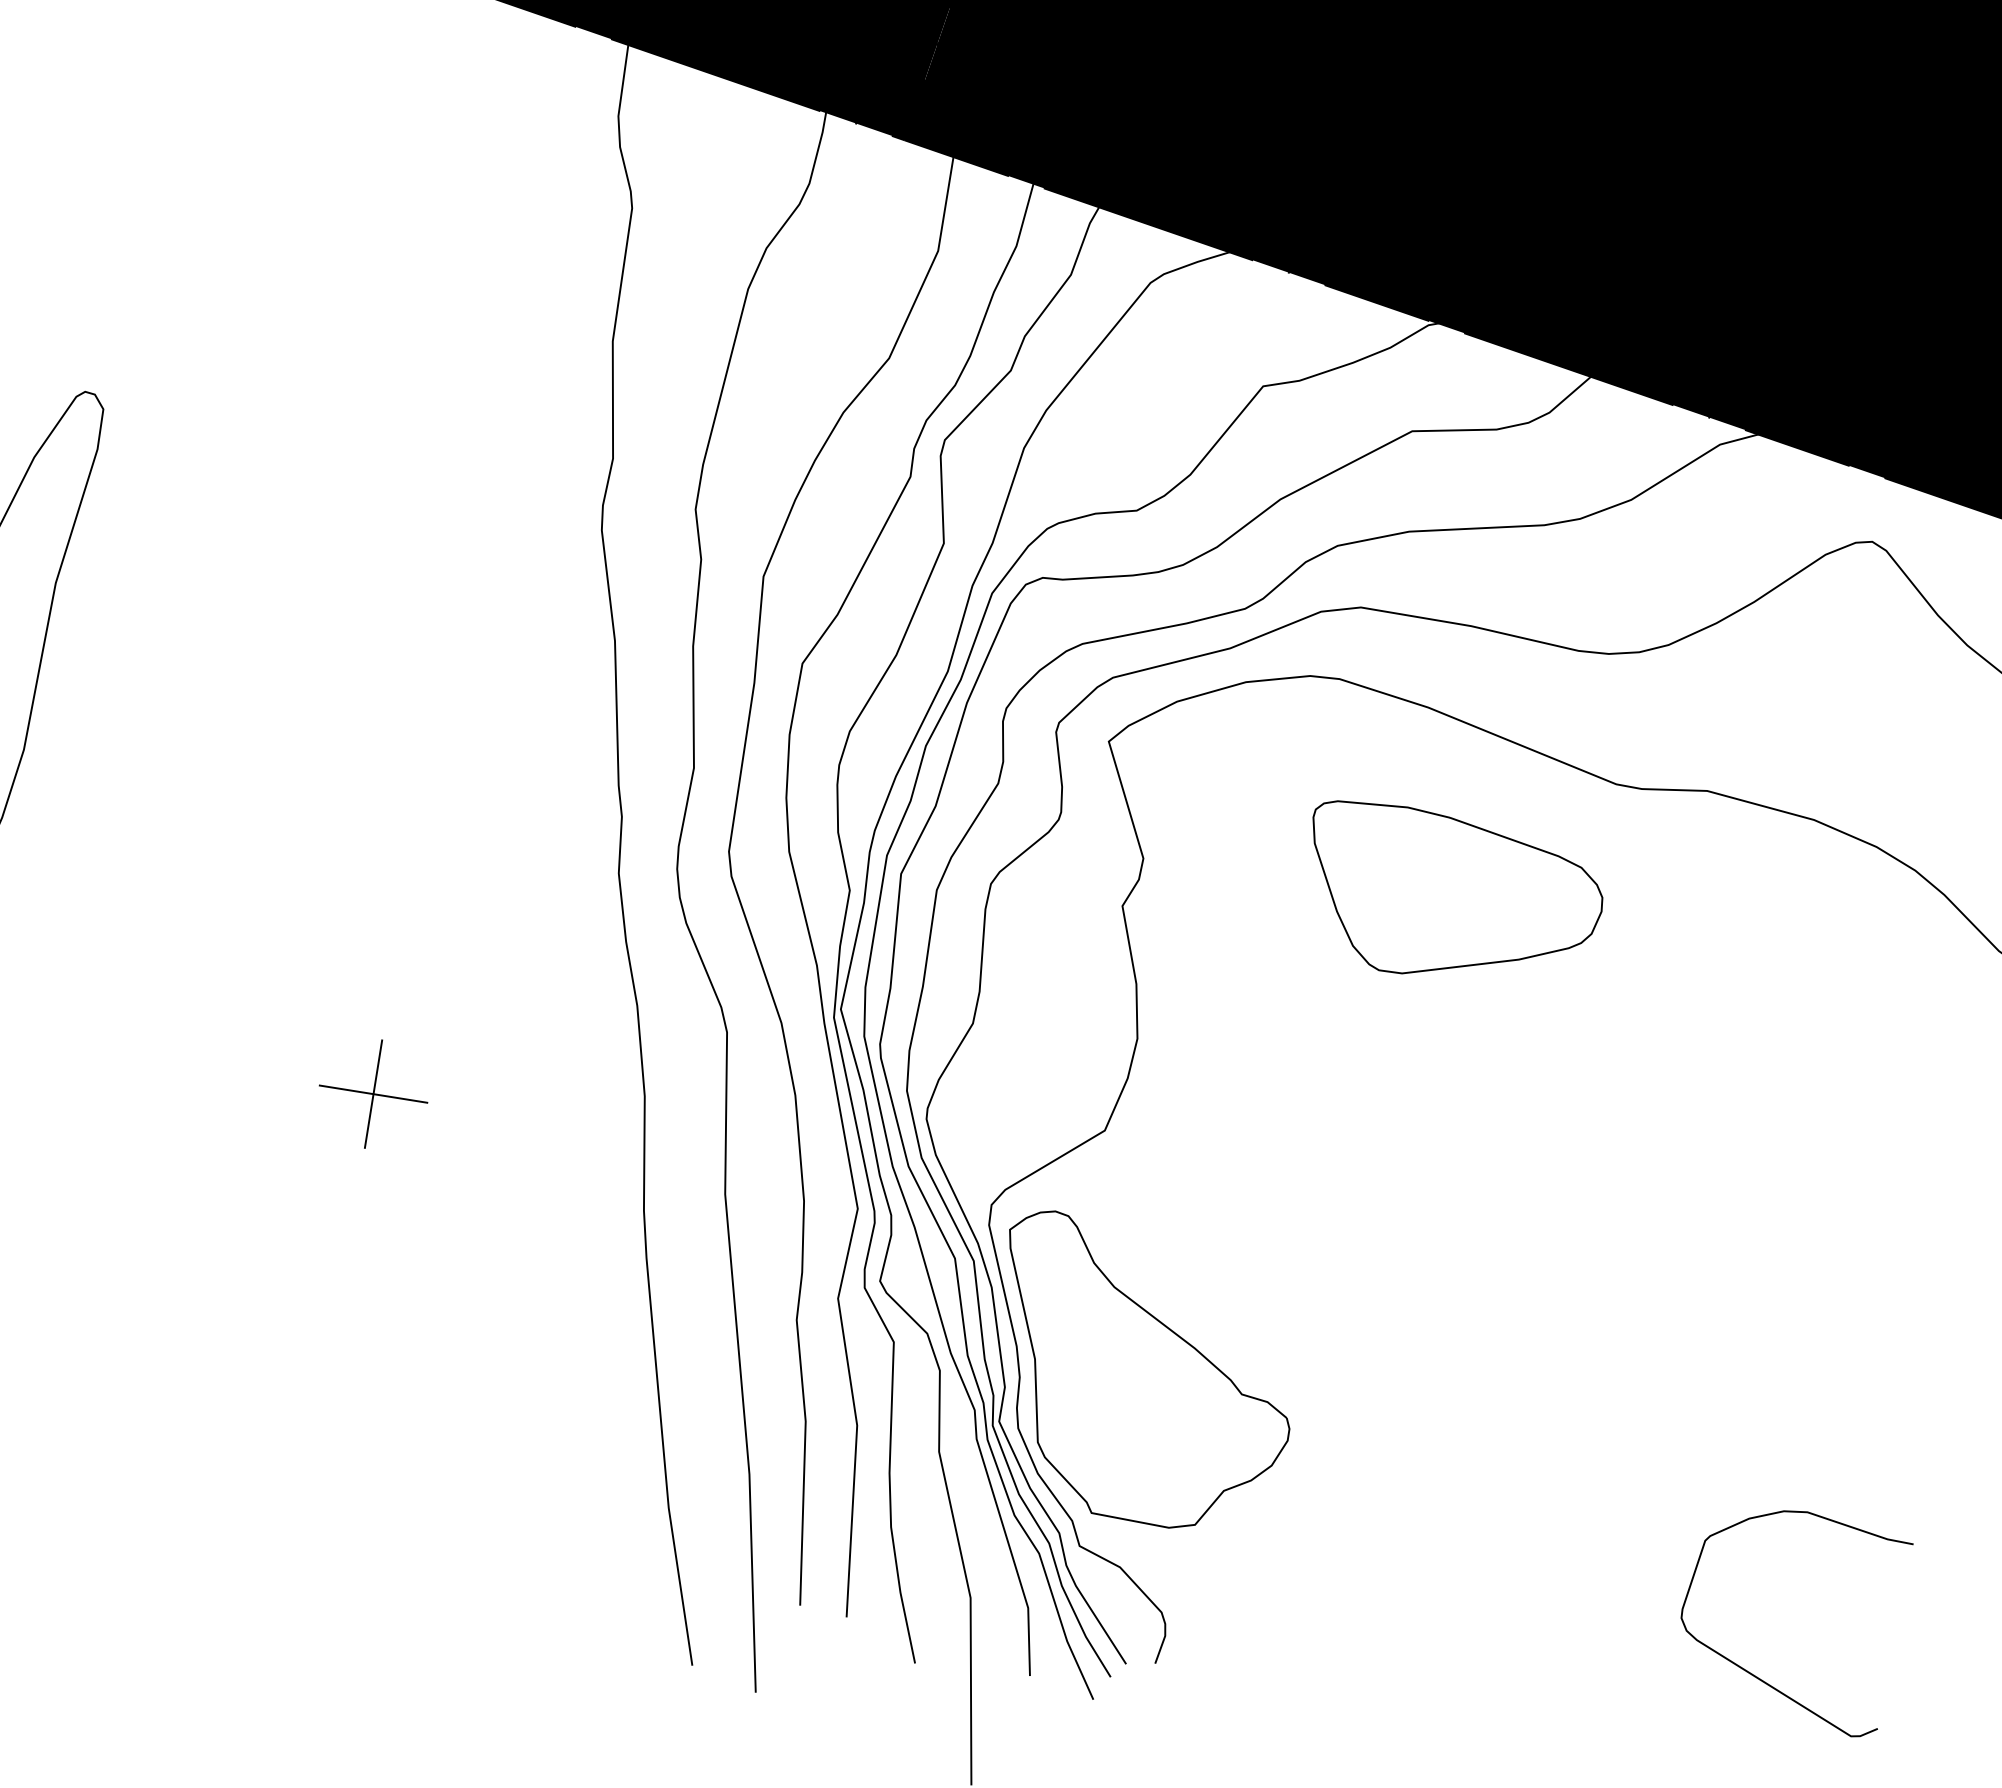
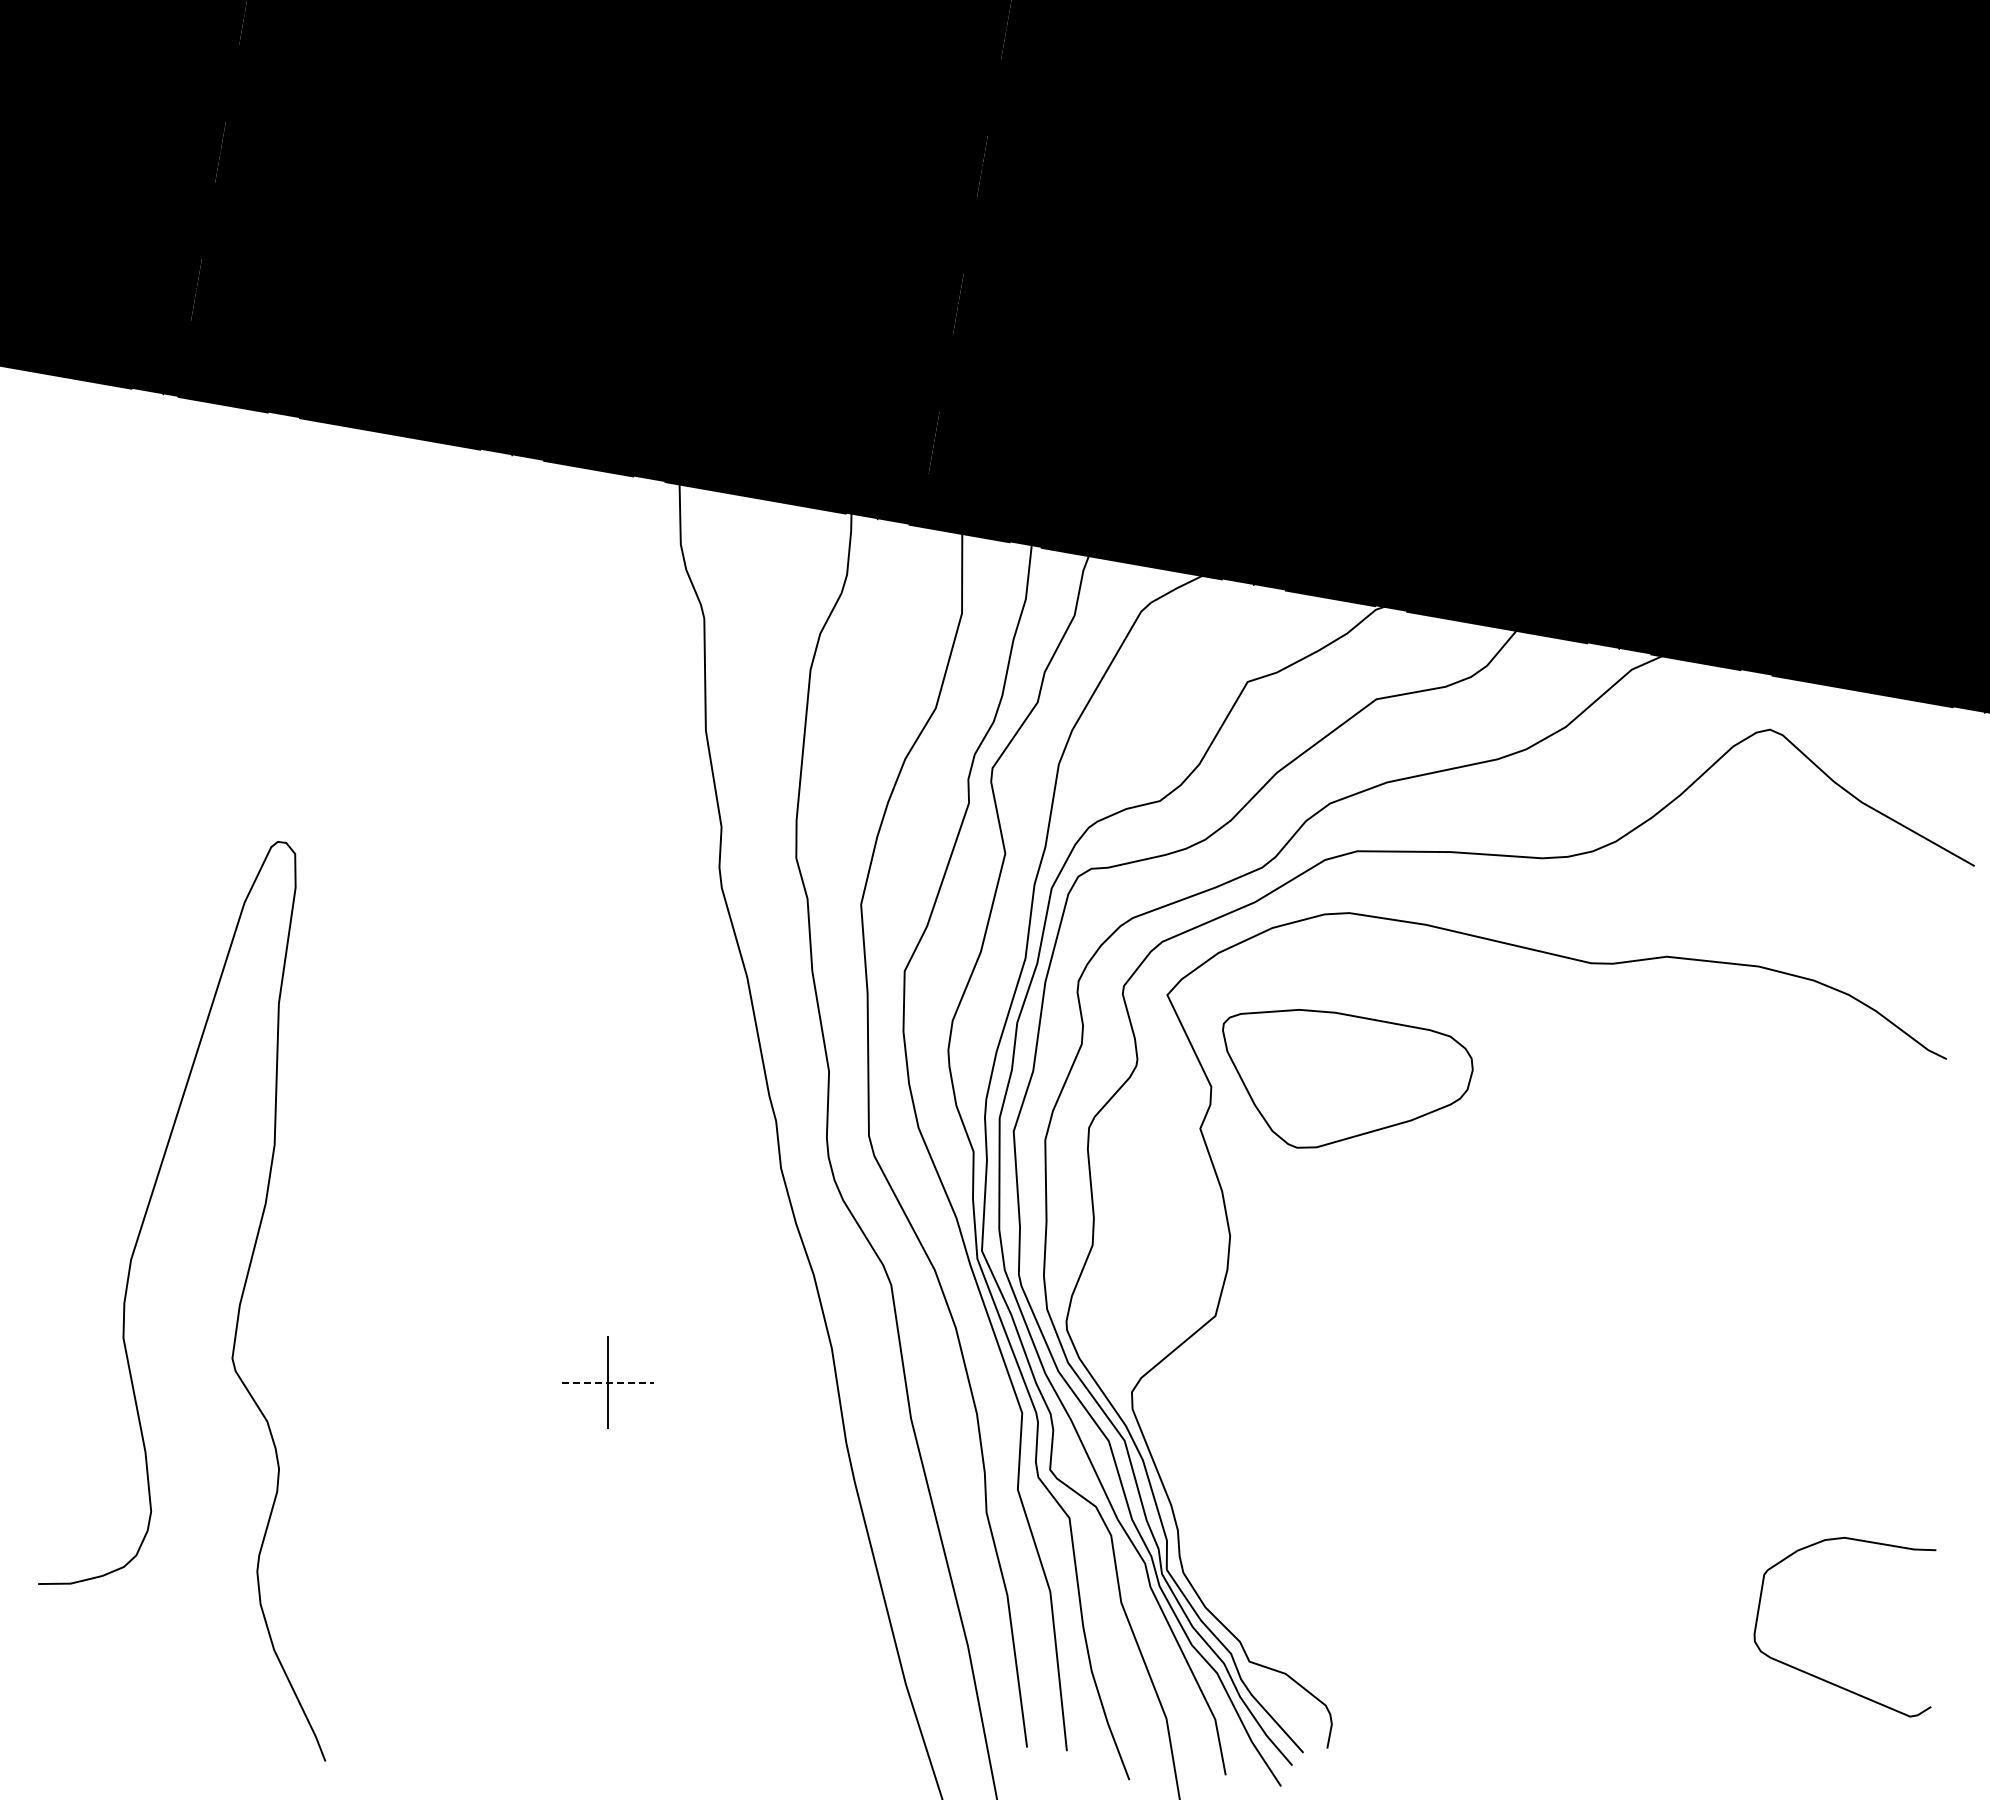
part: (1451, 897) -> (1347, 1078), moved
line: (373, 1094) -> (608, 1382), solid -> dashed
part: (1142, 1373) -> (1278, 1511), removed

